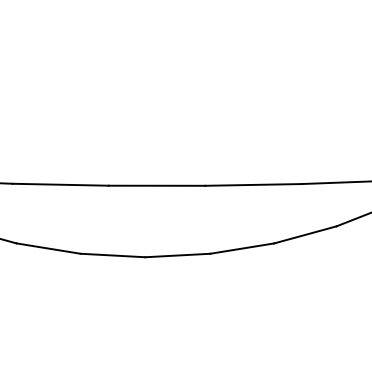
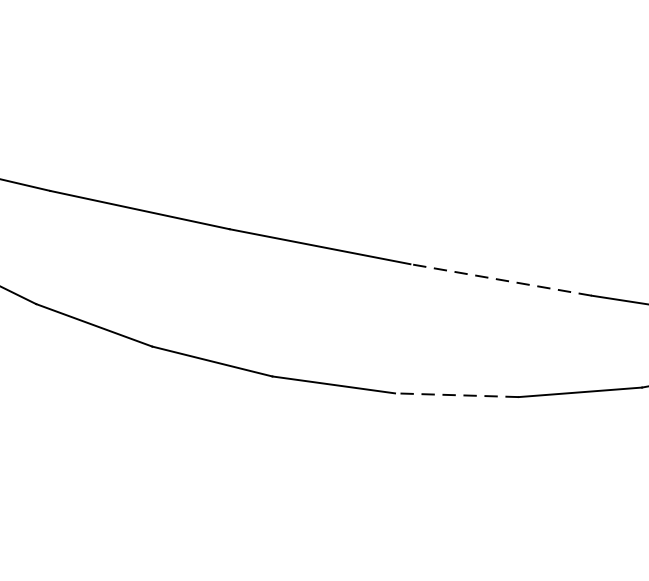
line: (252, 184) -> (499, 278), solid -> dashed
line: (241, 248) -> (455, 394), solid -> dashed

